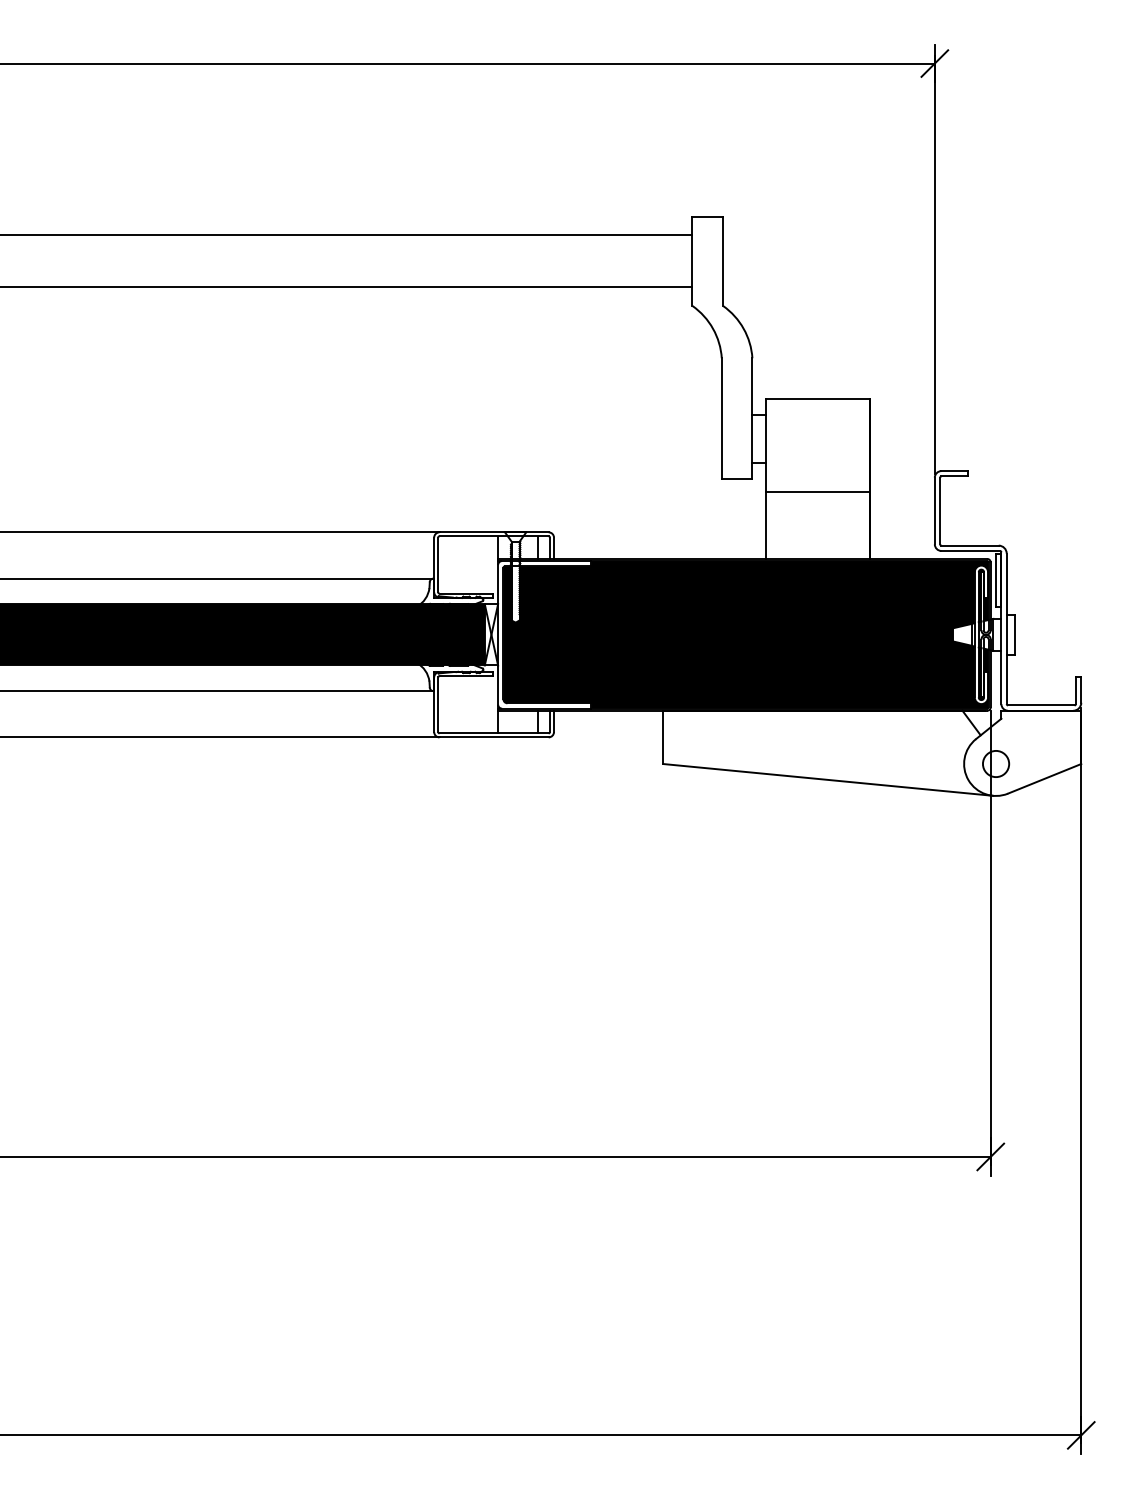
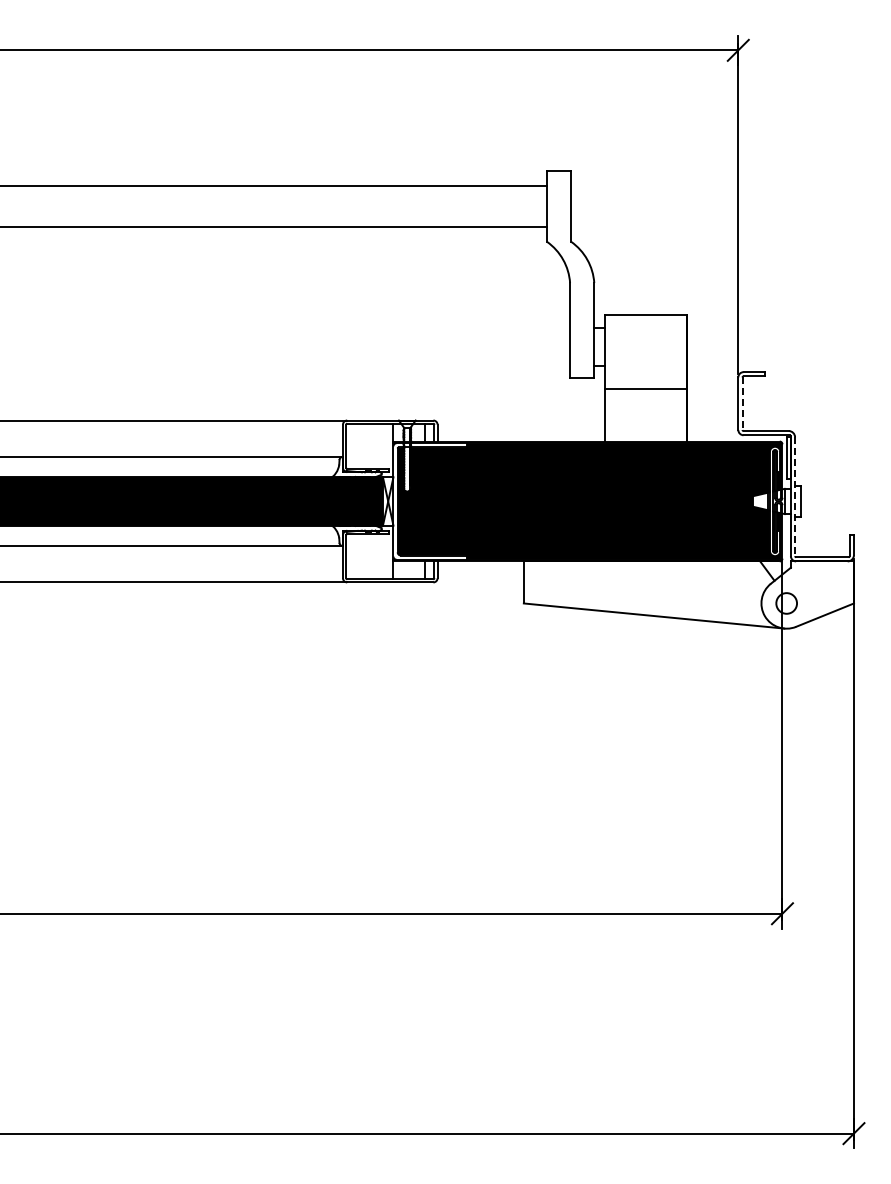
line: (940, 512) -> (742, 404), solid -> dashed
line: (1007, 629) -> (795, 497), solid -> dashed

